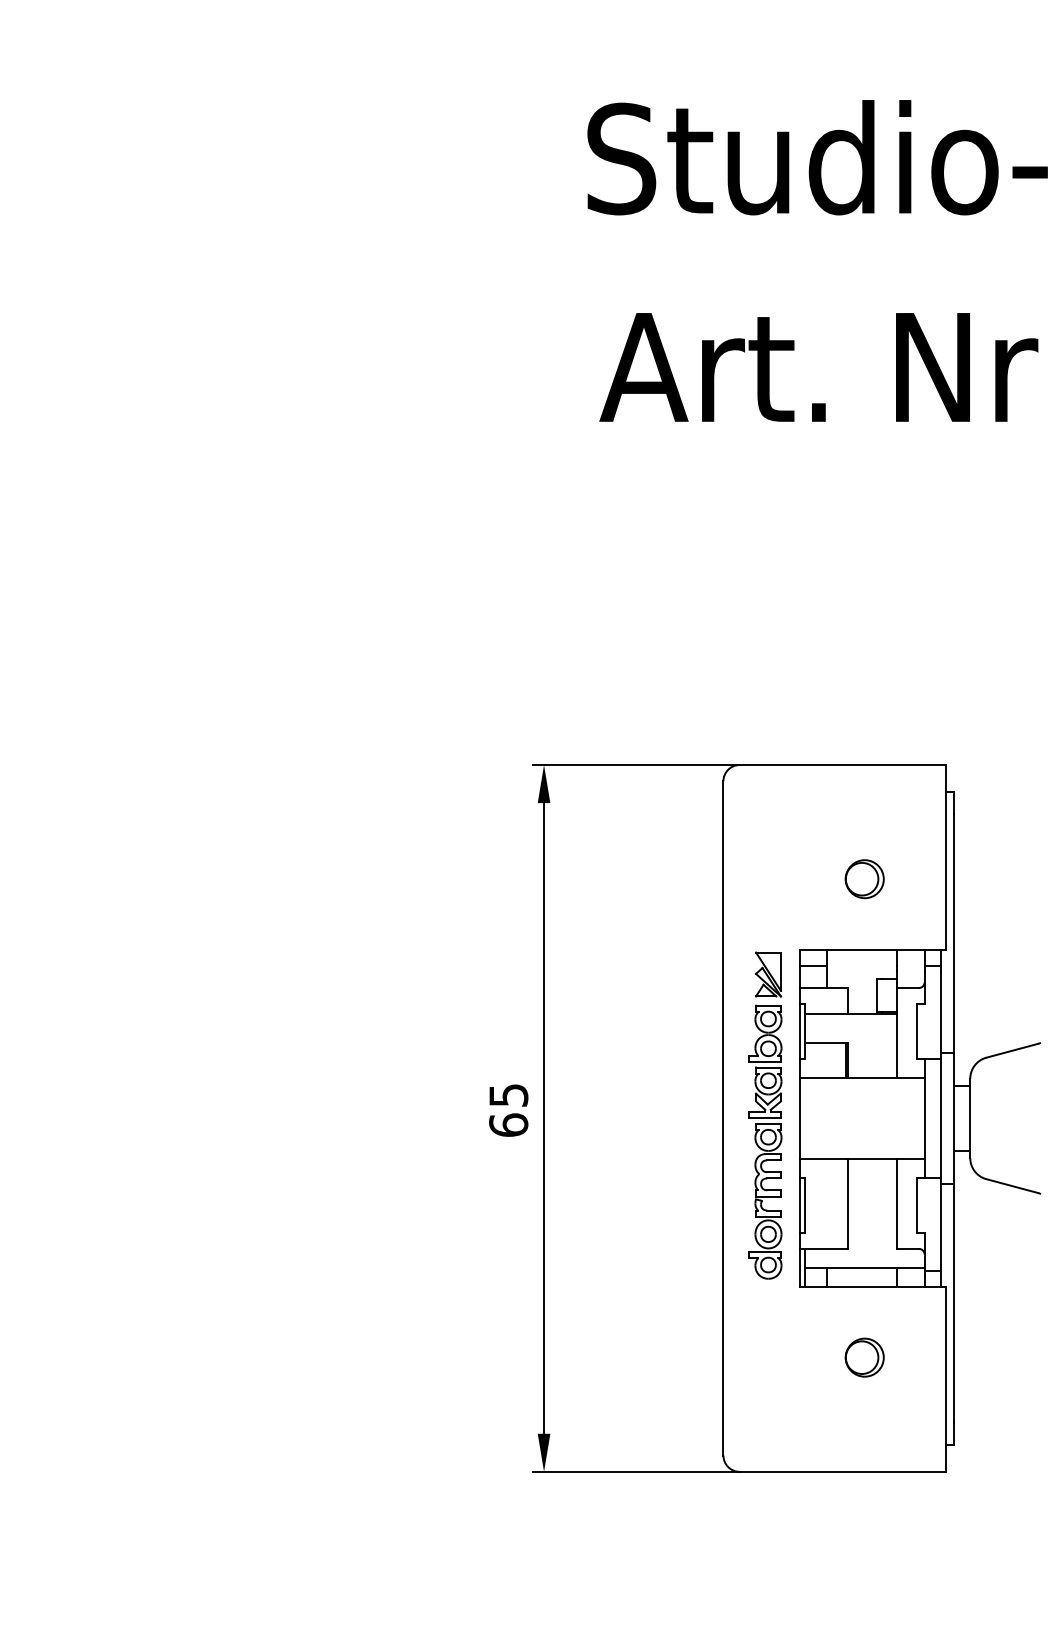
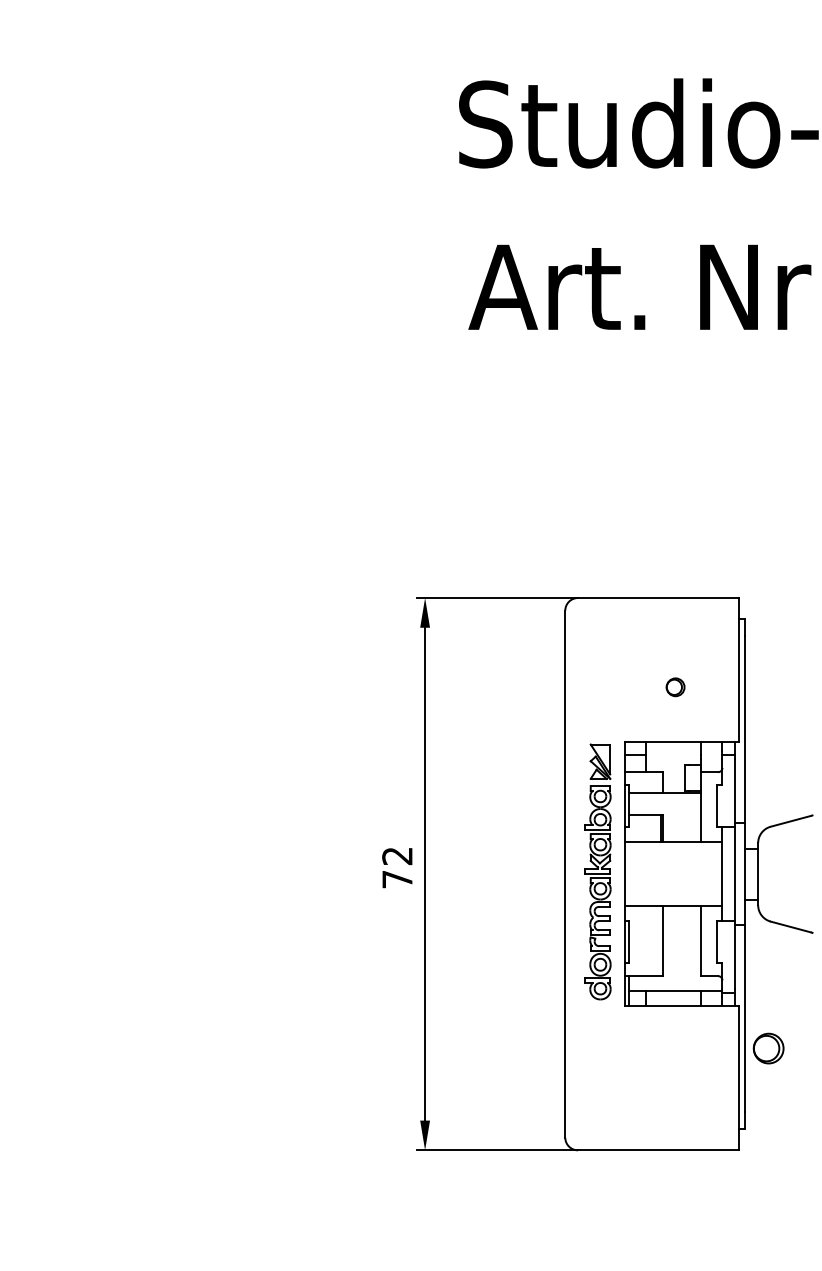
part: (864, 879) -> (675, 687), size x0.6
text: (508, 1110) -> (397, 867), 65 -> 72
part: (864, 1357) -> (768, 1048), moved

